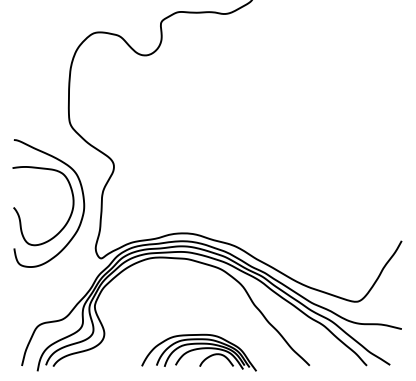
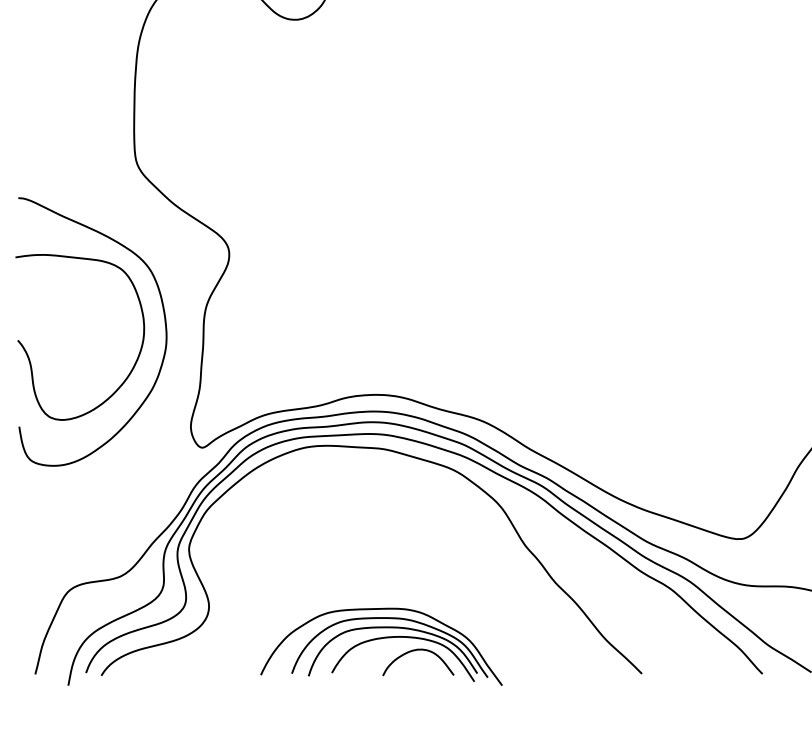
part: (198, 352) -> (380, 646), moved

